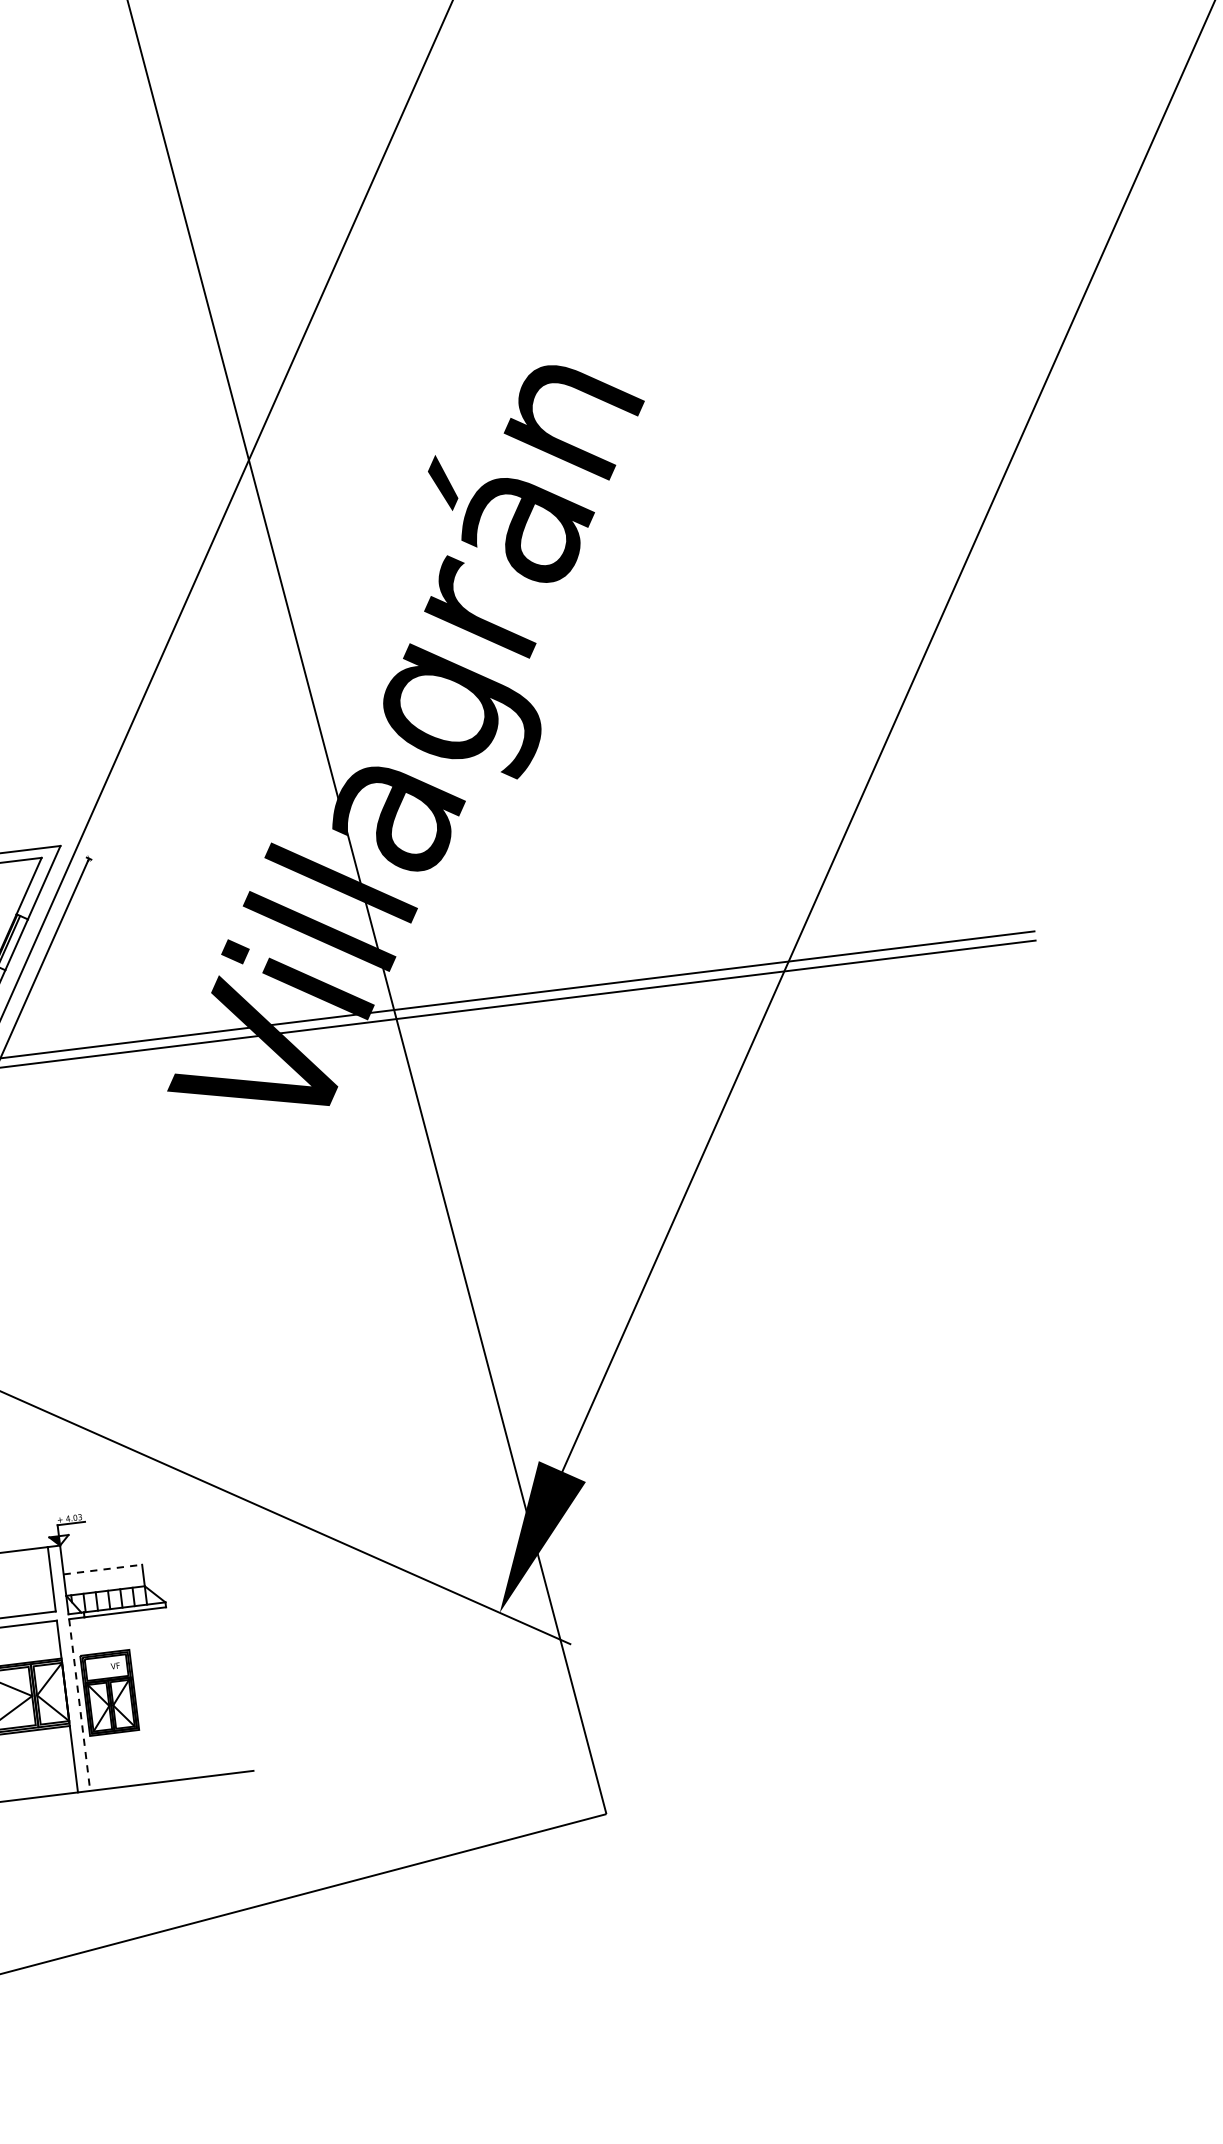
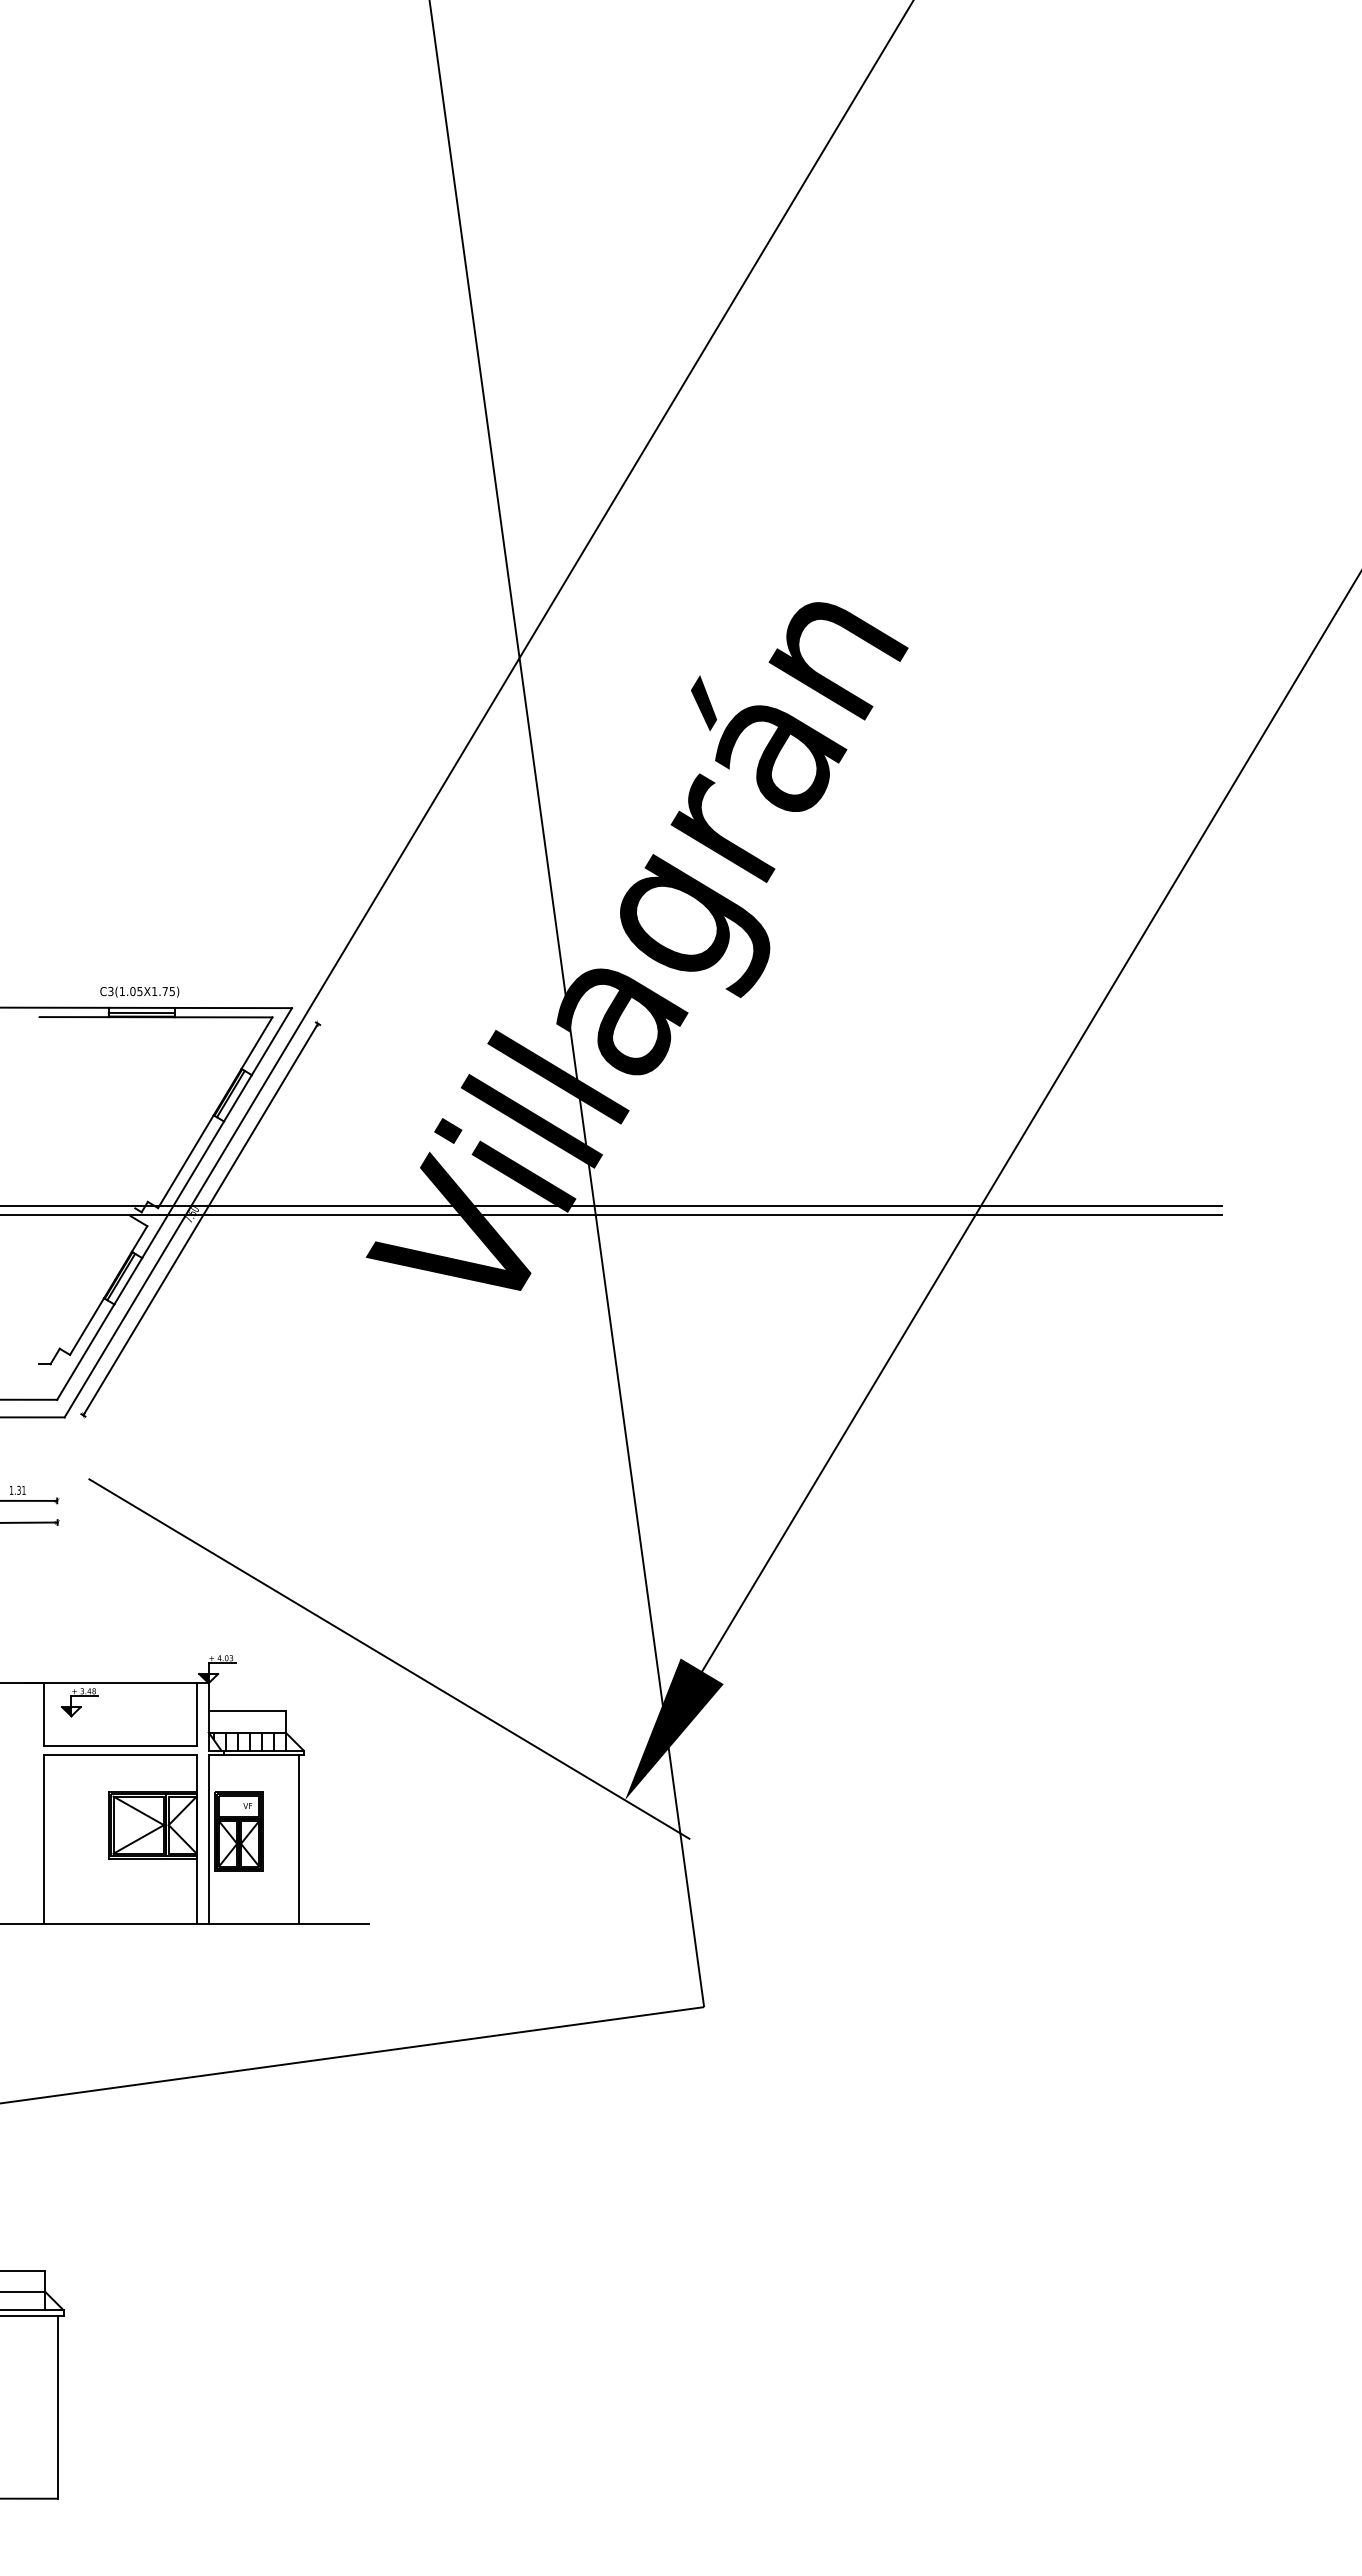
line: (103, 1569) -> (247, 1711), dashed -> solid
line: (171, 1693) -> (298, 1839), added
line: (79, 1705) -> (208, 1839), dashed -> solid

